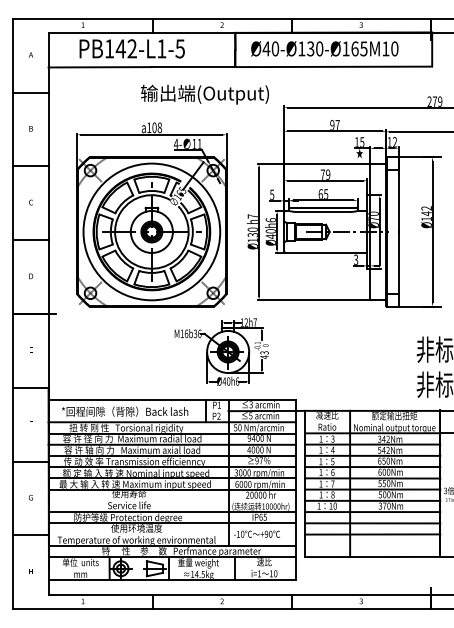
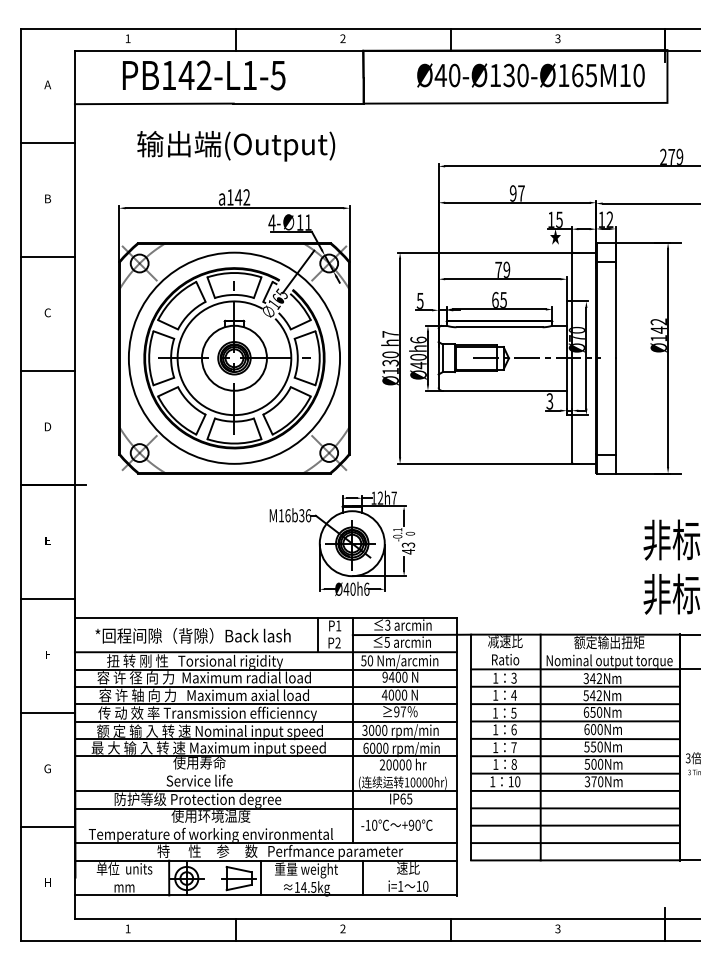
text: (324, 48) -> (530, 74), moved
text: (204, 94) -> (235, 145), moved
text: (156, 127) -> (241, 196), 108 -> 142
line: (372, 545) -> (575, 842), added

